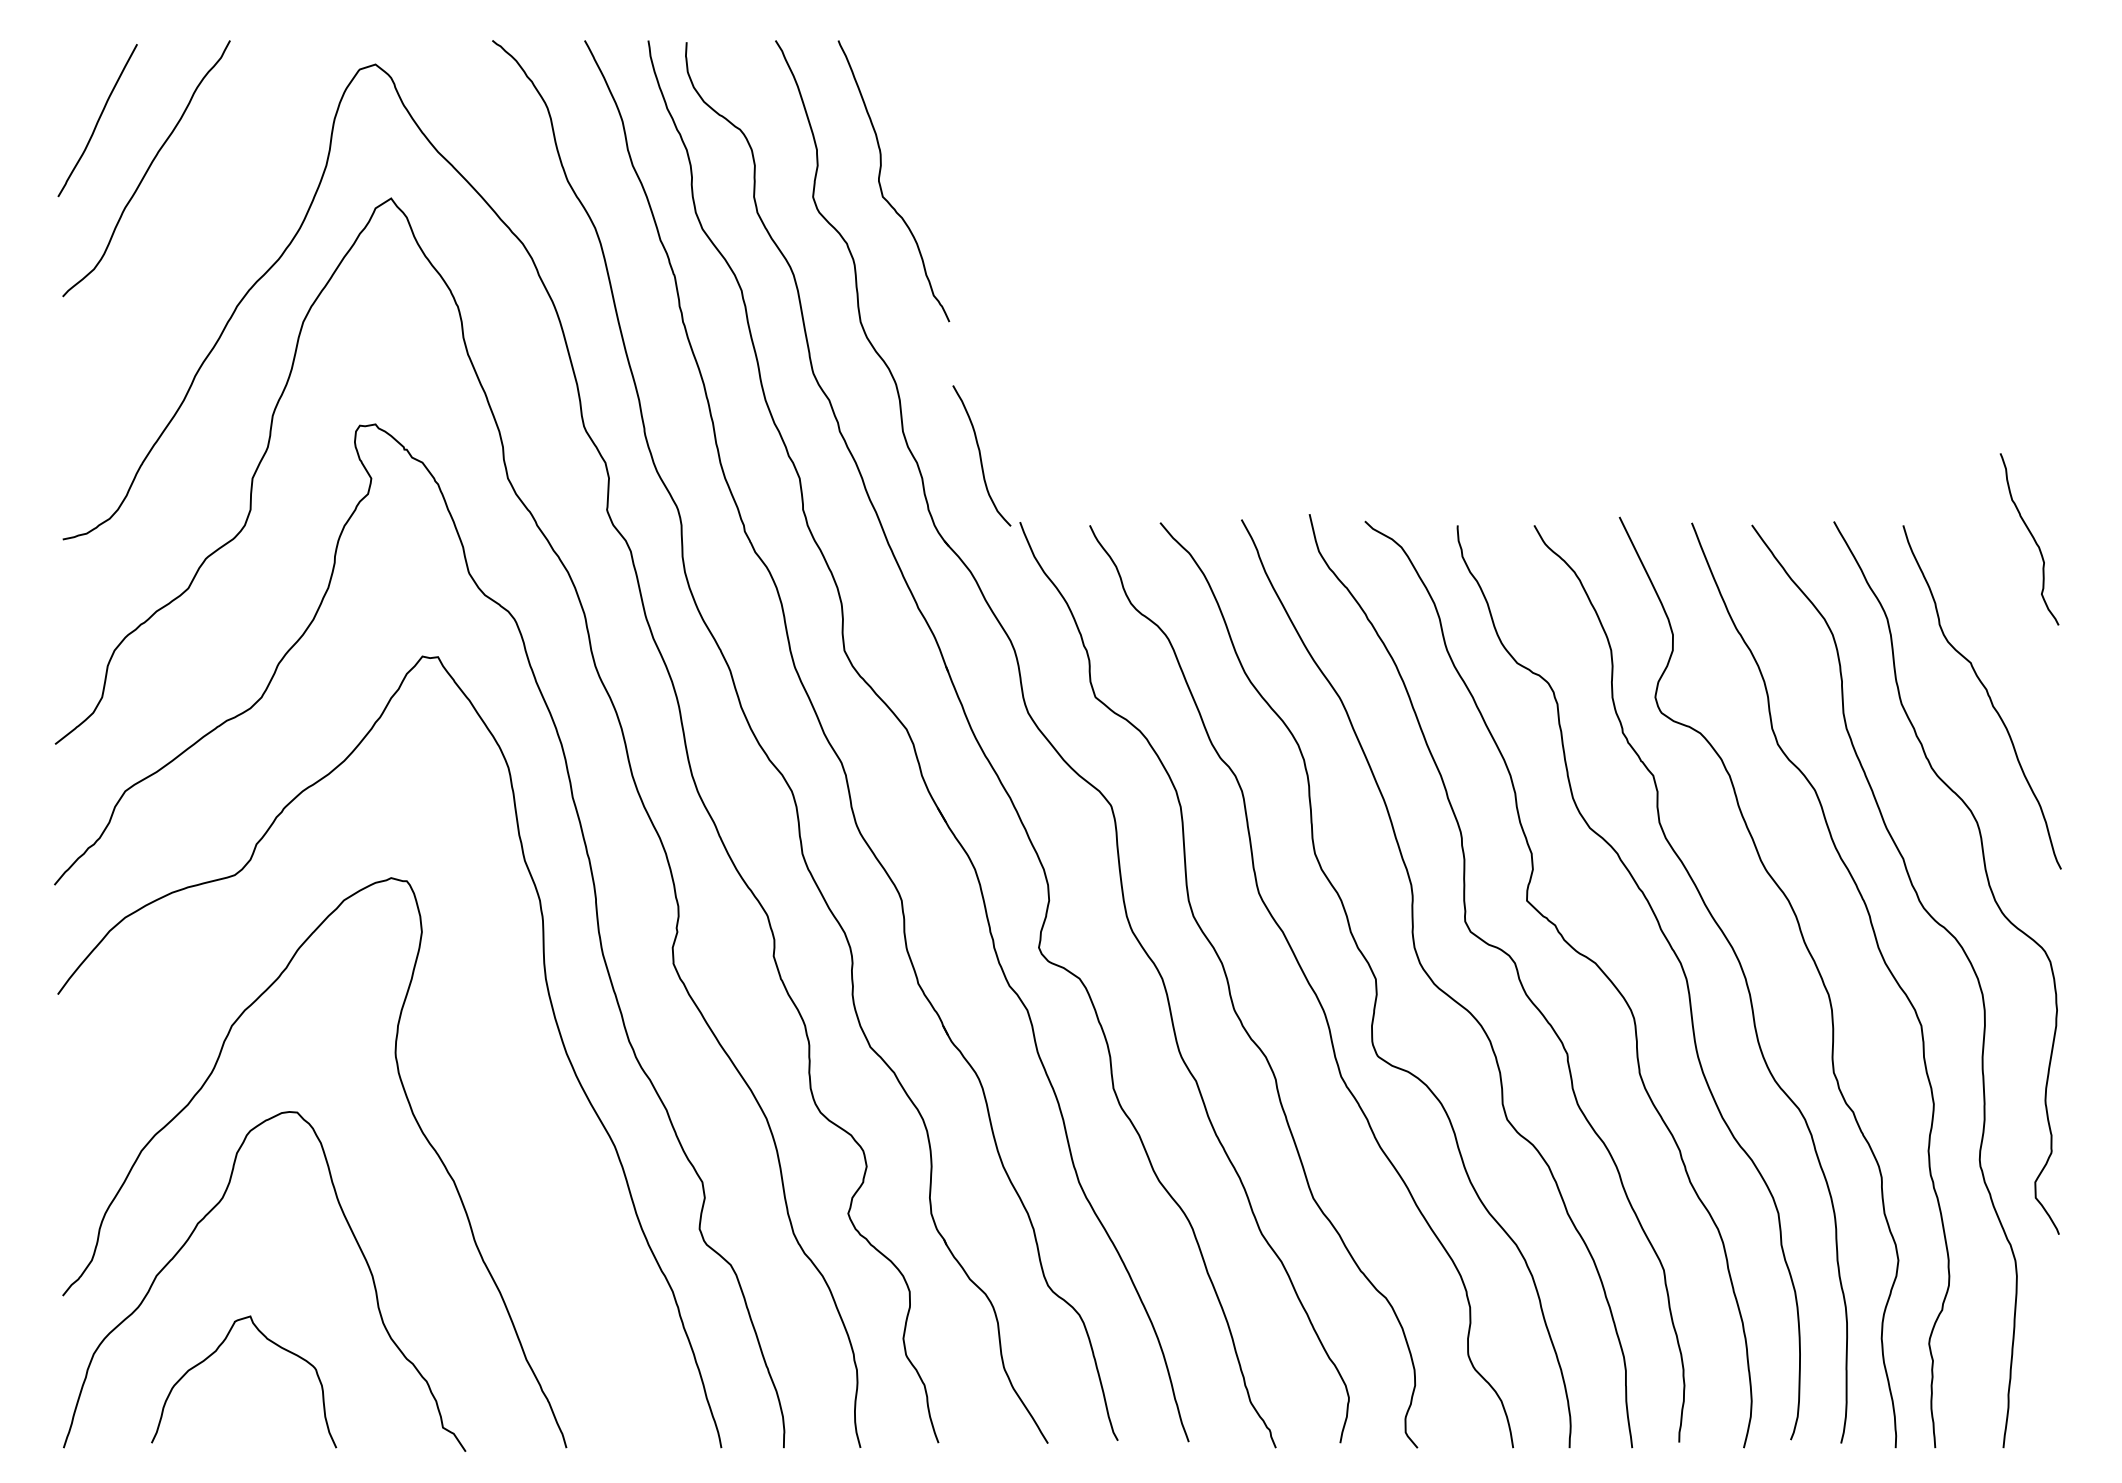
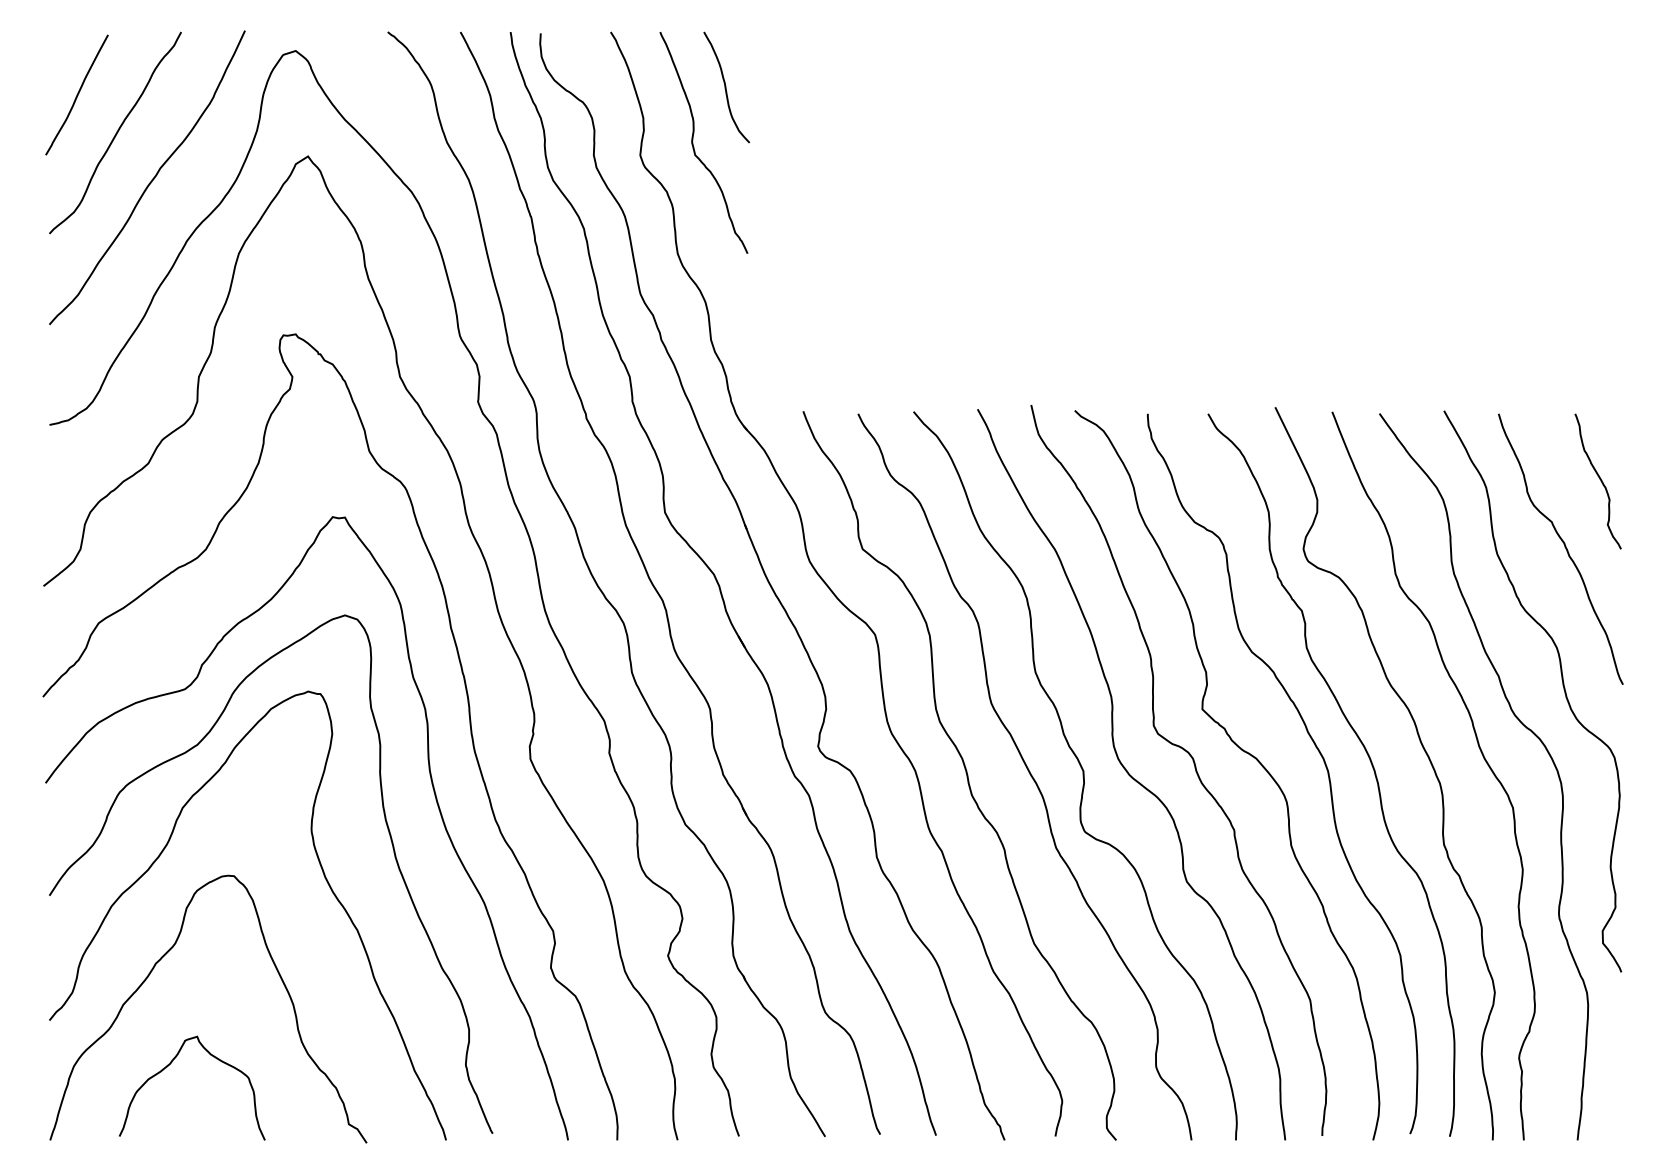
curve: (191, 229) -> (150, 180), added
curve: (981, 455) -> (726, 87), moved
curve: (2032, 538) -> (1600, 480), moved
curve: (497, 1072) -> (391, 844), added

